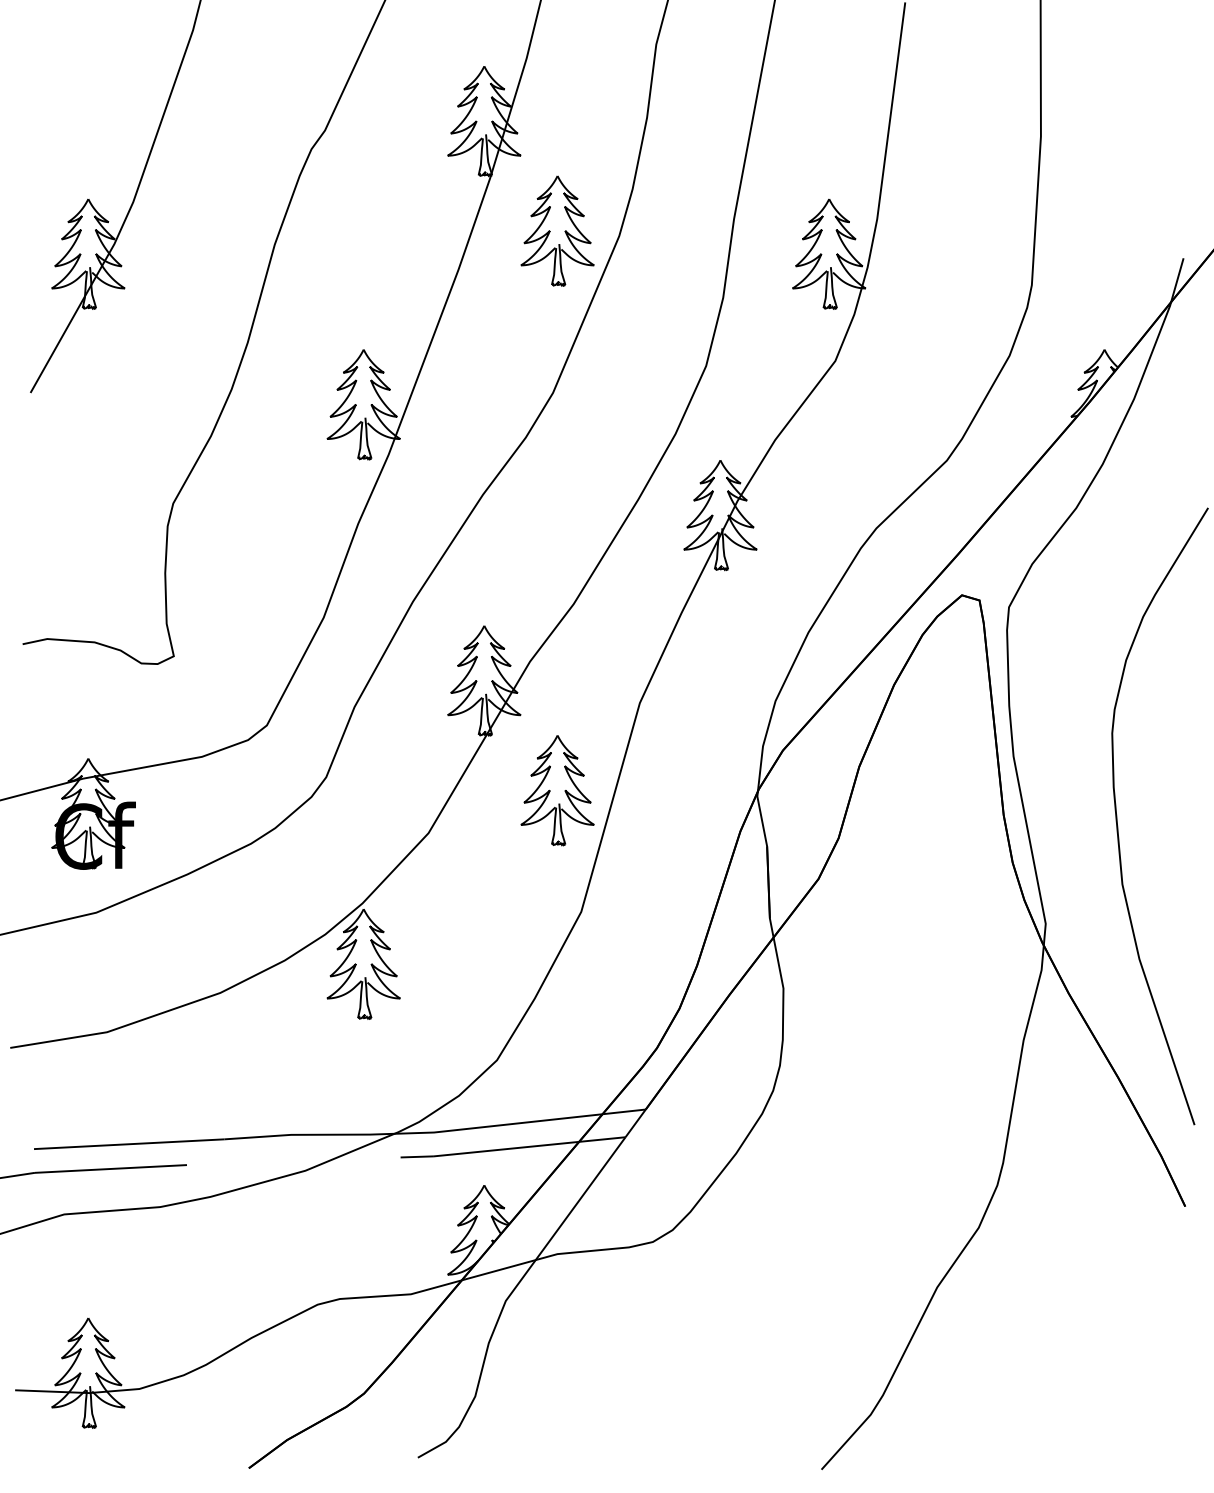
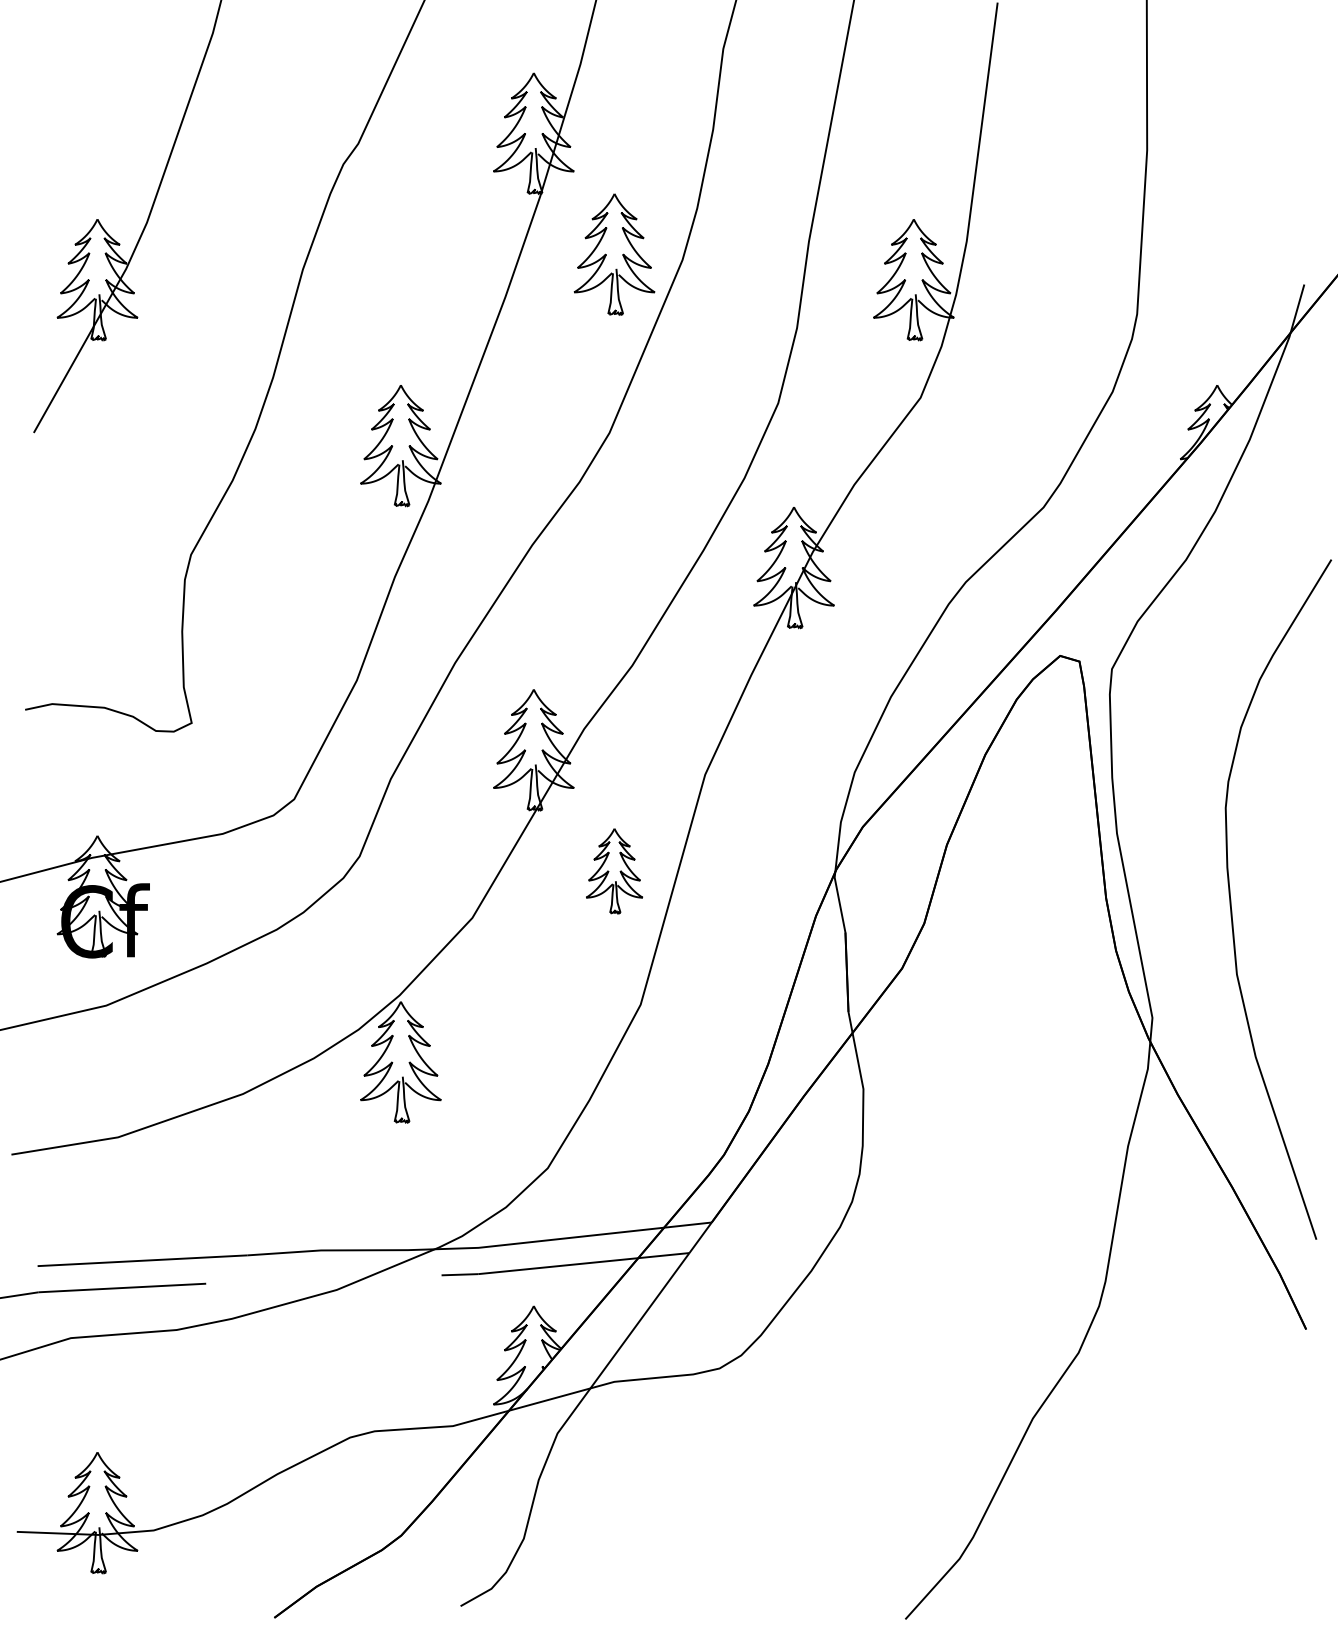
part: (557, 790) -> (614, 870), size x0.7

